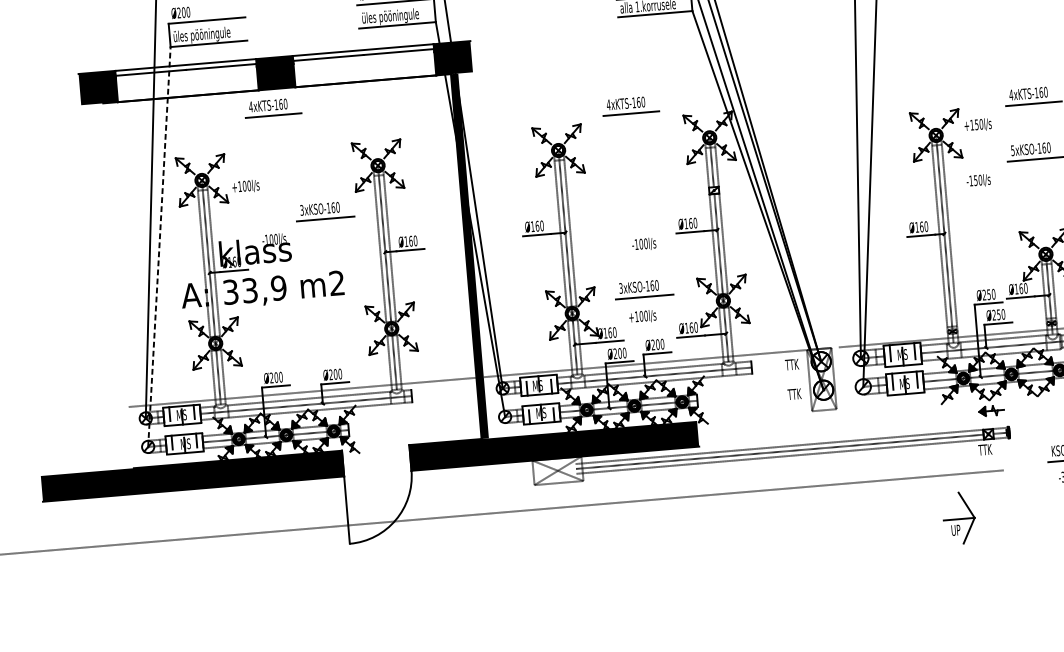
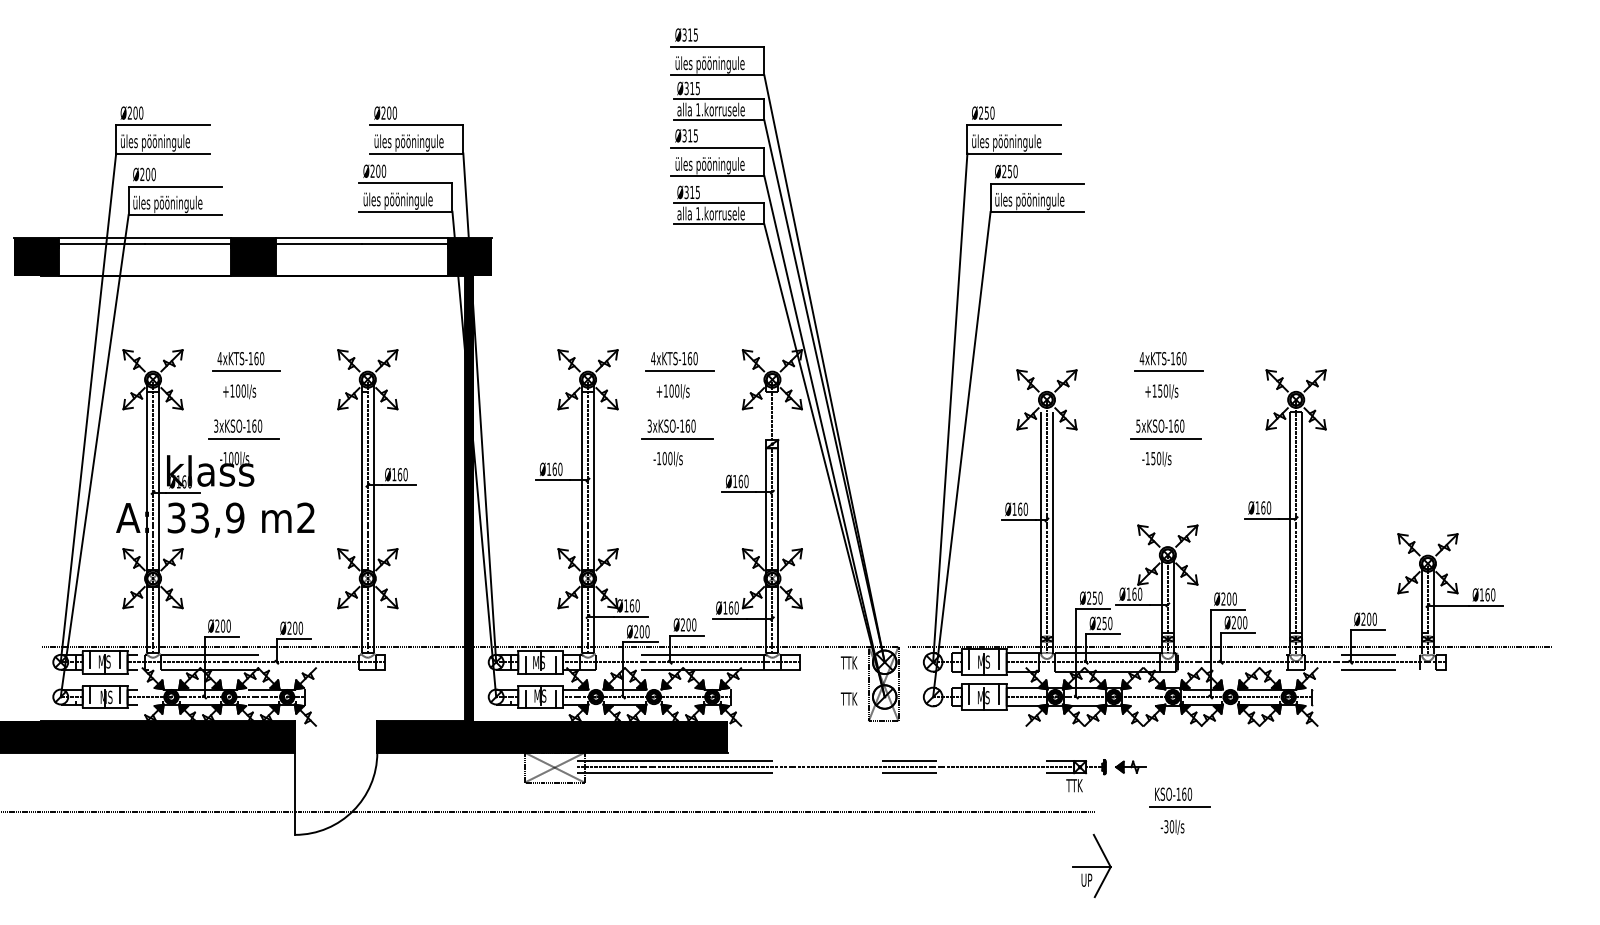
part: (630, 105) -> (679, 361), moved
part: (273, 107) -> (246, 361), moved
text: (977, 125) -> (1161, 391), moved
text: (978, 180) -> (1156, 458), moved
text: (245, 186) -> (239, 391), moved
part: (324, 211) -> (243, 429), moved
text: (643, 243) -> (667, 458), moved
line: (159, 246) -> (94, 455), dashed -> solid
part: (644, 289) -> (677, 429), moved
text: (642, 316) -> (672, 391), moved
part: (991, 410) -> (1130, 766), moved
part: (958, 517) -> (1091, 865), moved

